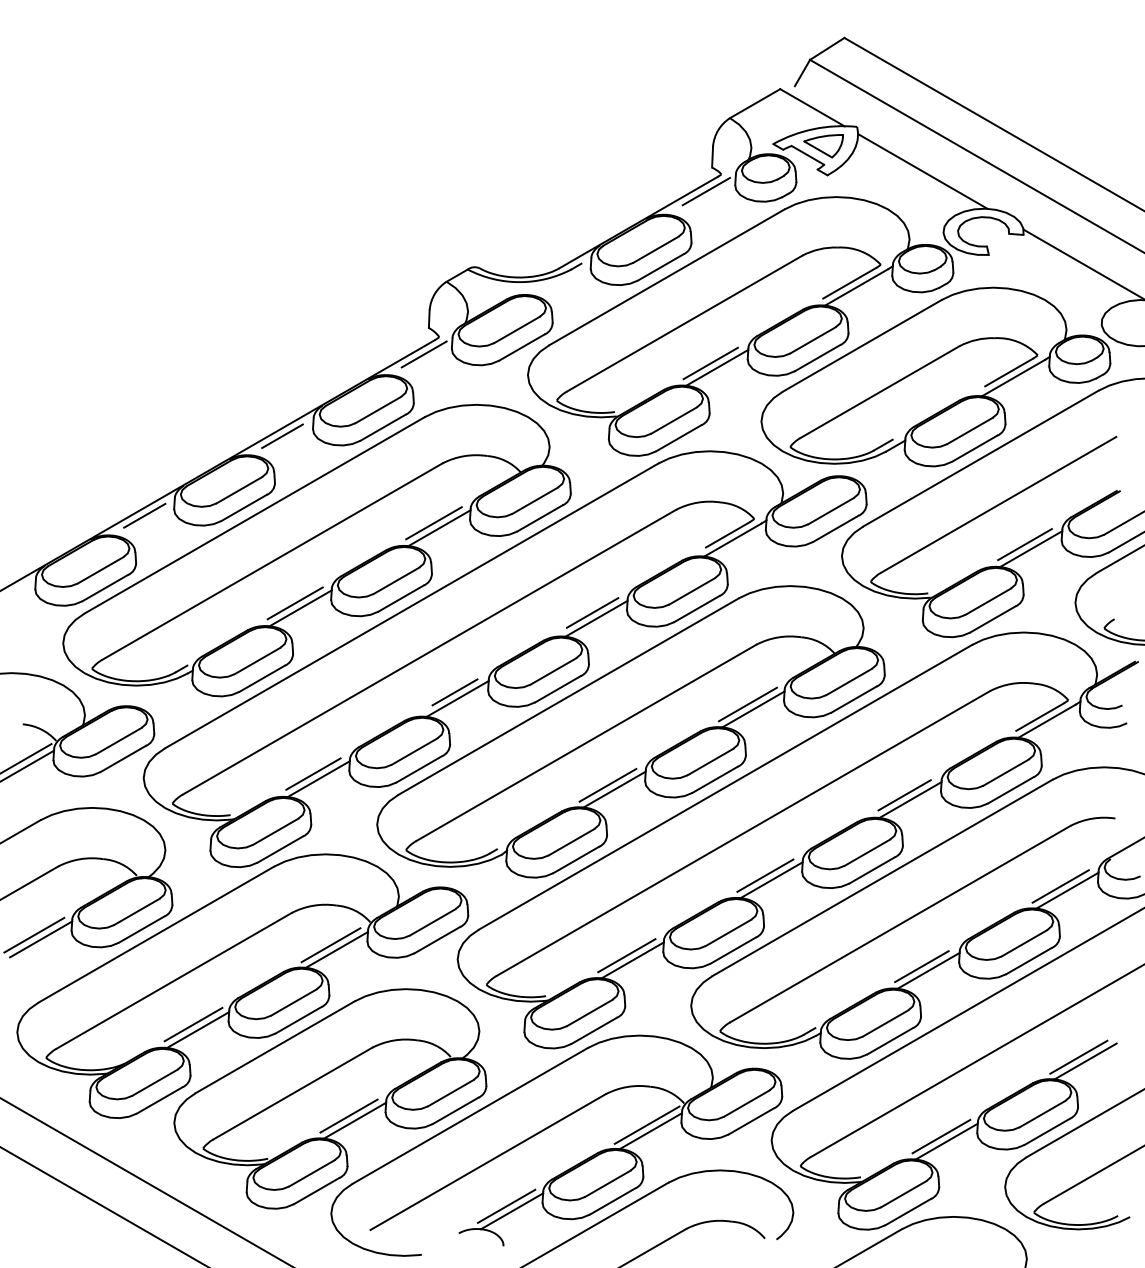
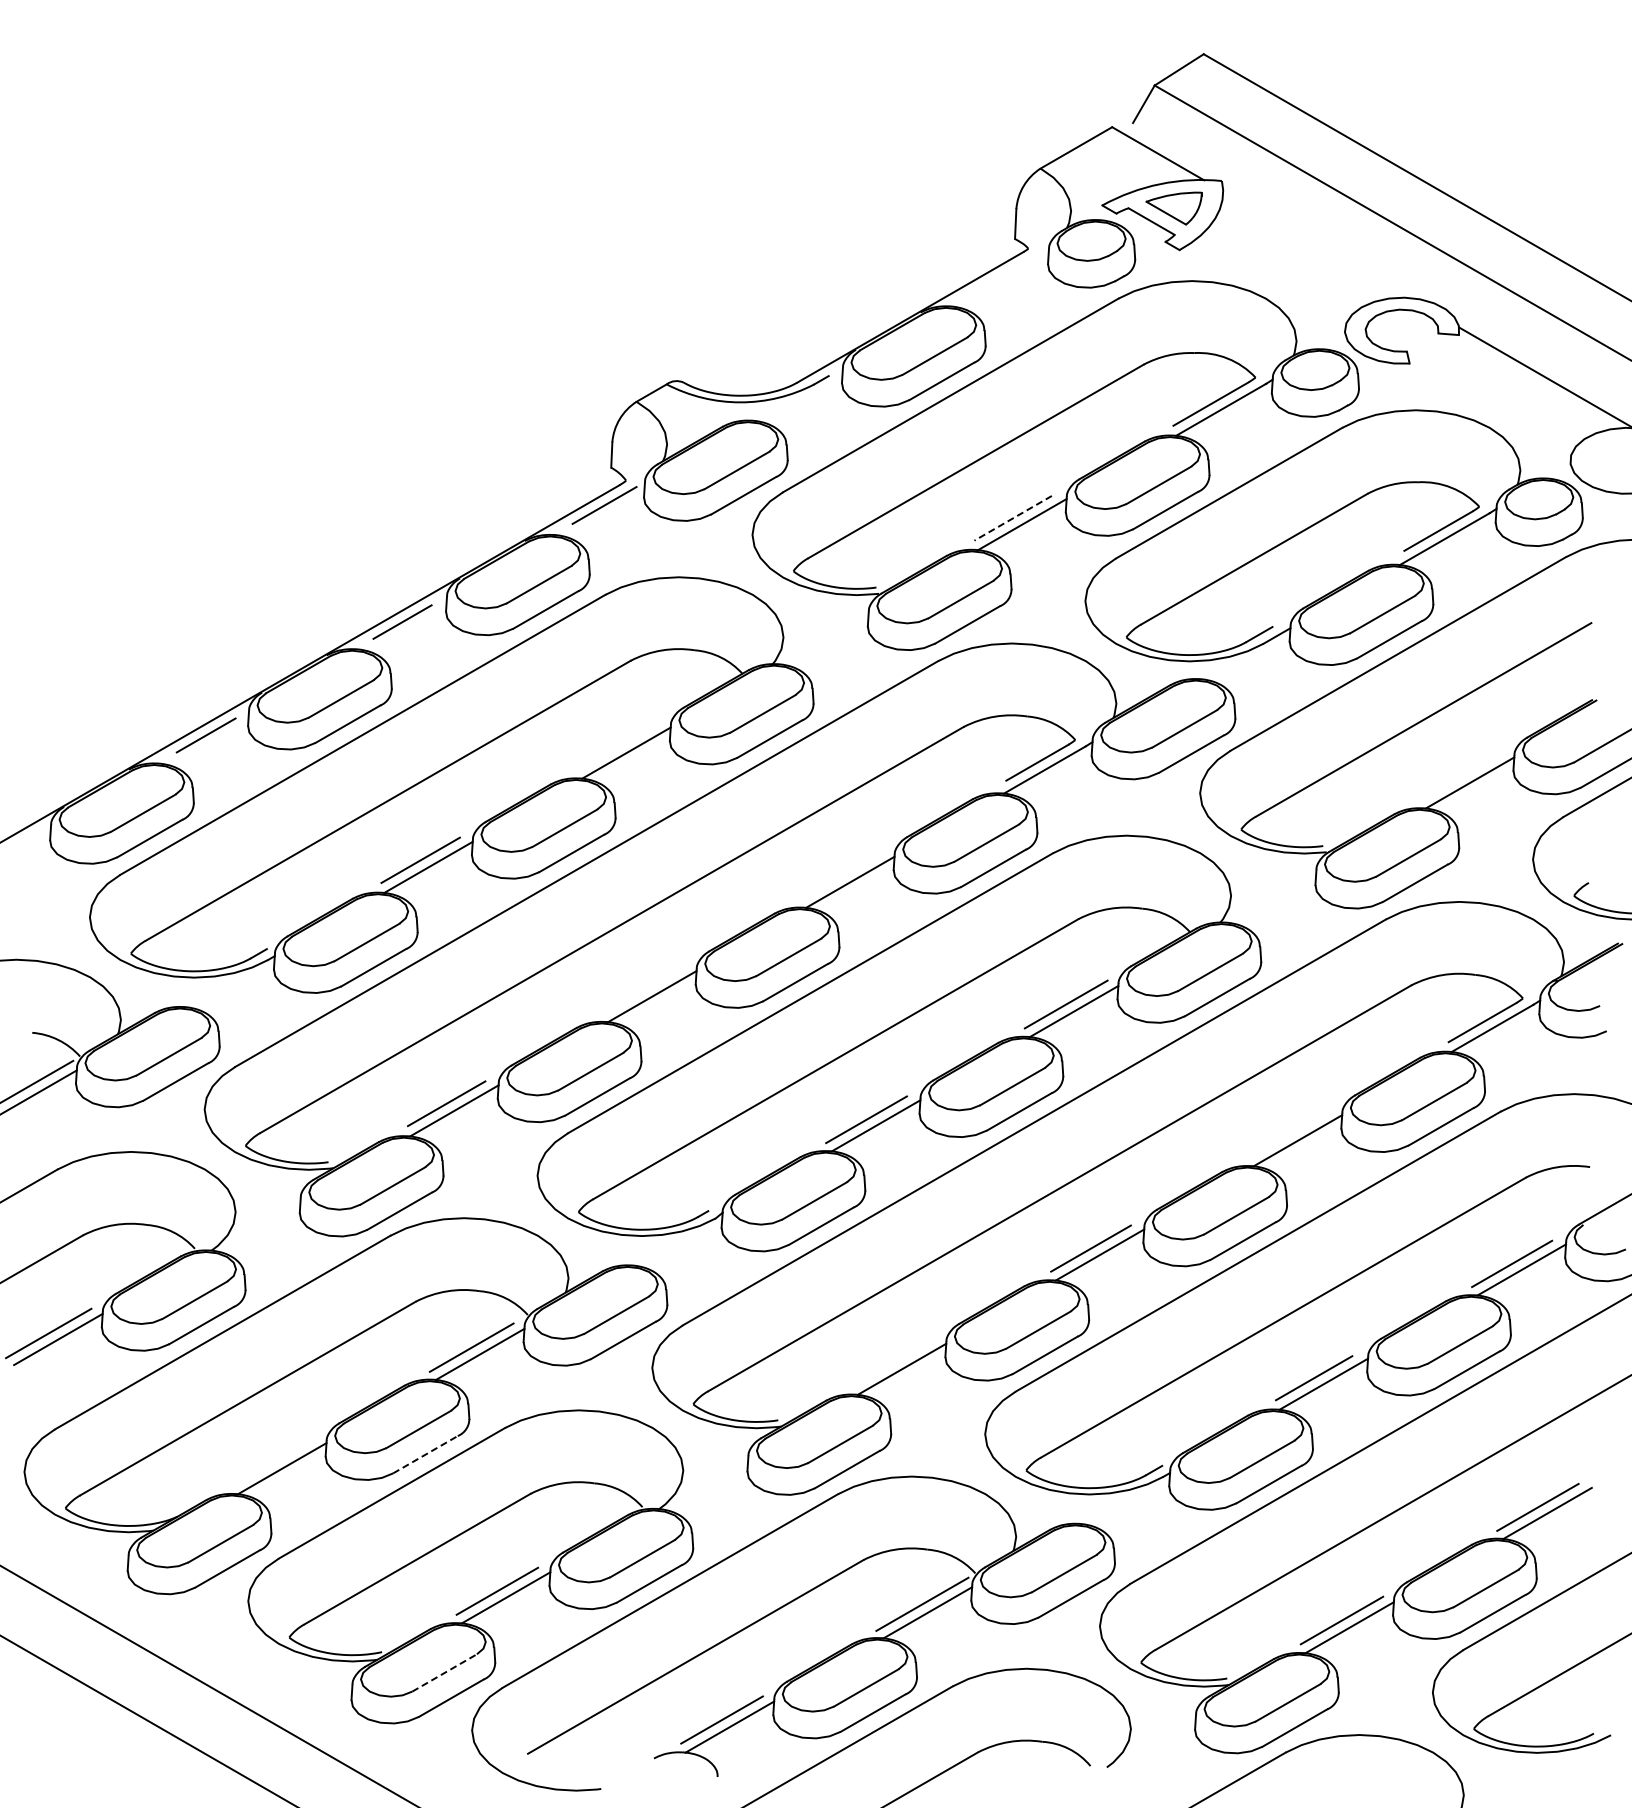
line: (922, 171) -> (1315, 244), removed
line: (706, 191) -> (1006, 272), removed
line: (711, 363) -> (1013, 518), solid -> dashed
line: (433, 523) -> (618, 746), removed
line: (1024, 544) -> (1460, 776), removed
line: (592, 612) -> (844, 873), removed
line: (455, 691) -> (648, 986), removed
line: (904, 794) -> (1289, 1133), removed
line: (626, 955) -> (893, 1362), removed
line: (298, 1020) -> (425, 1454), solid -> dashed
line: (193, 1024) -> (275, 1460), removed
line: (312, 1173) -> (445, 1672), solid -> dashed

